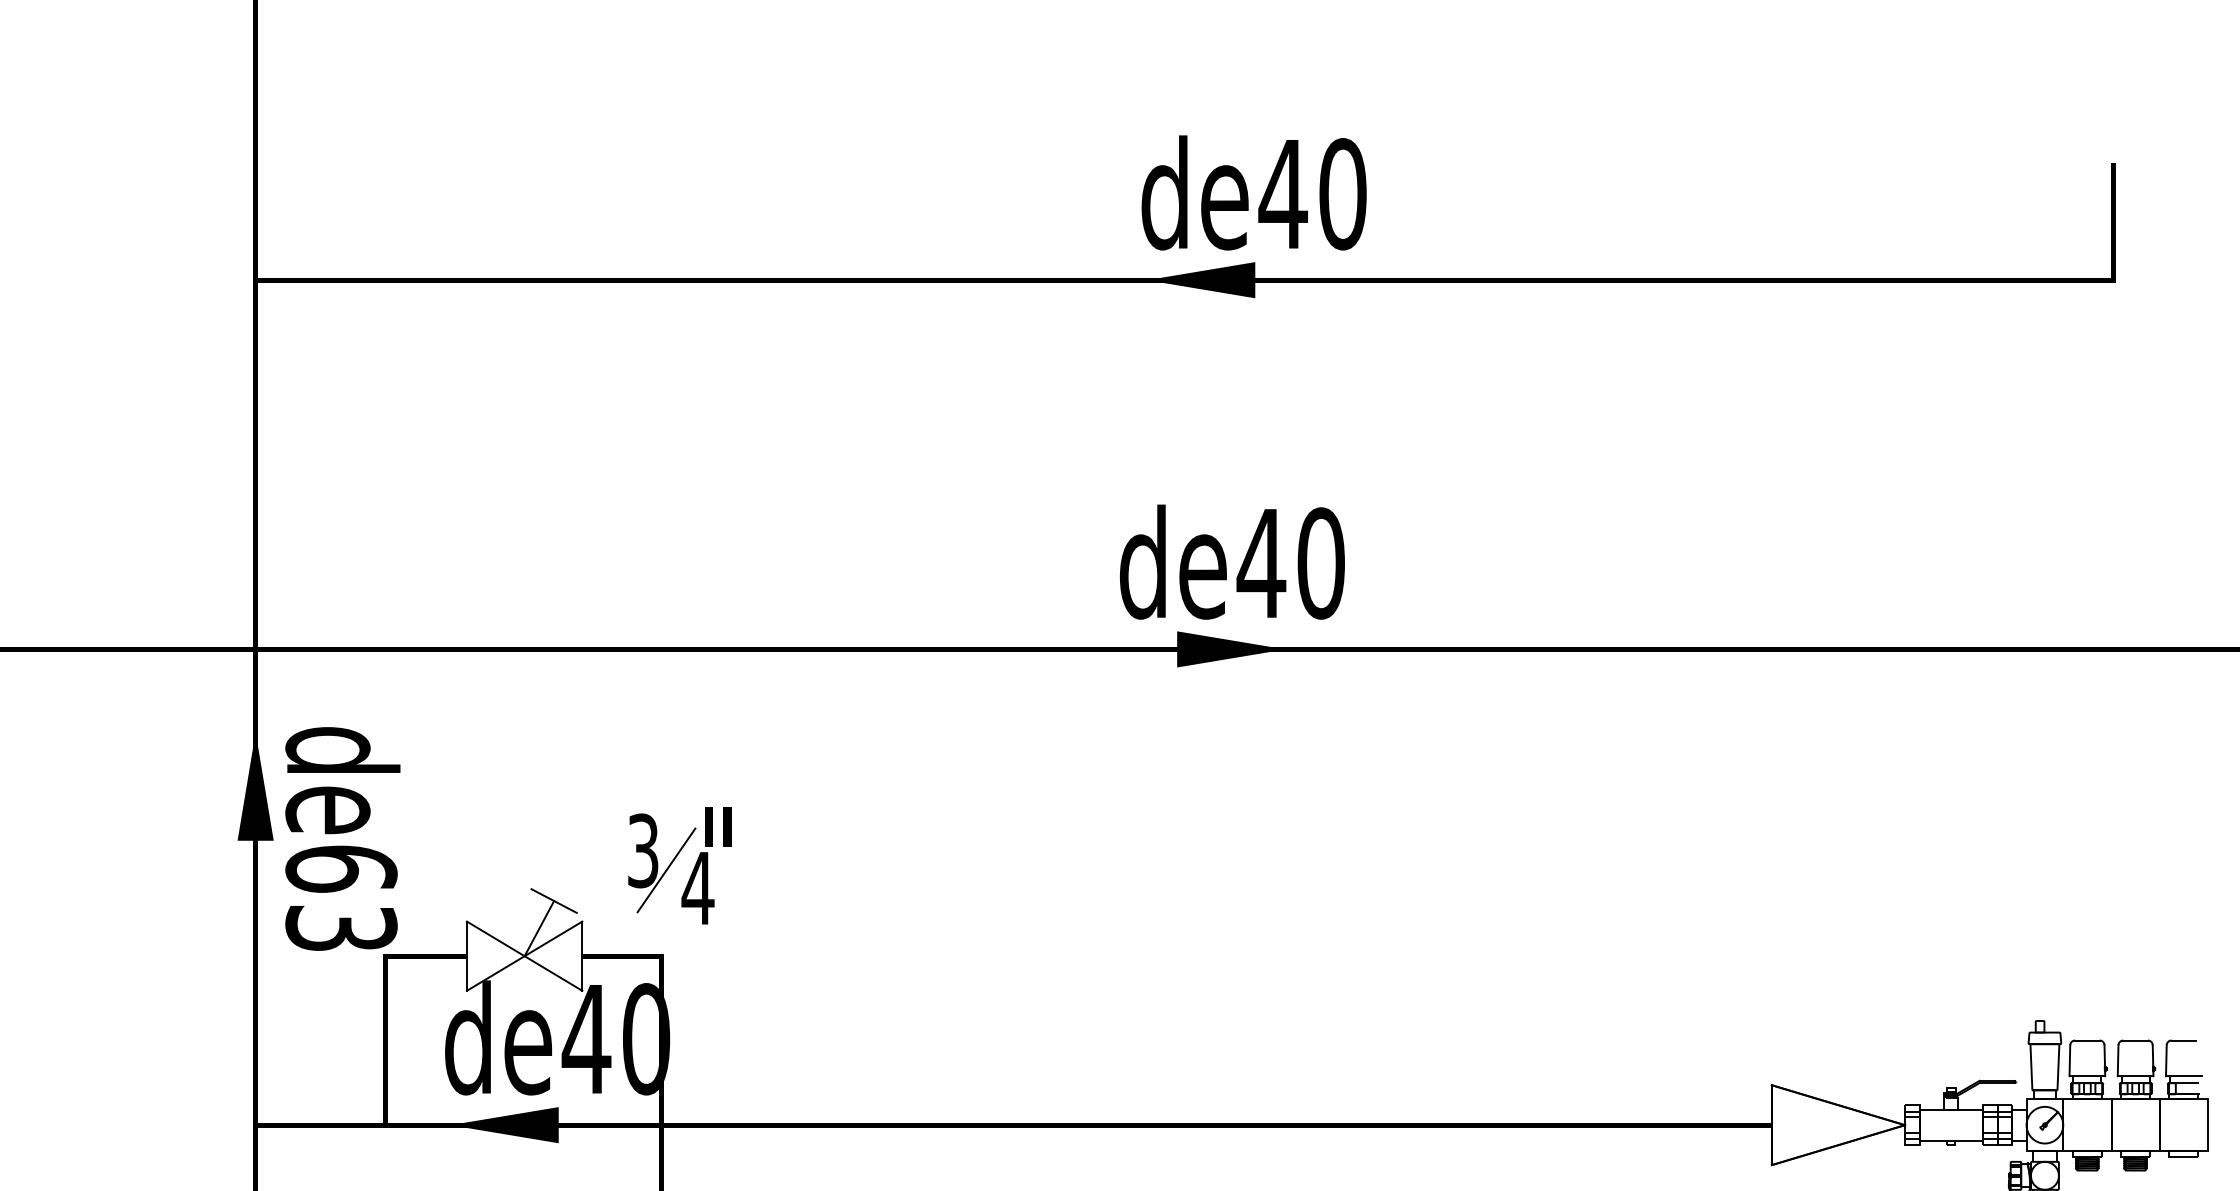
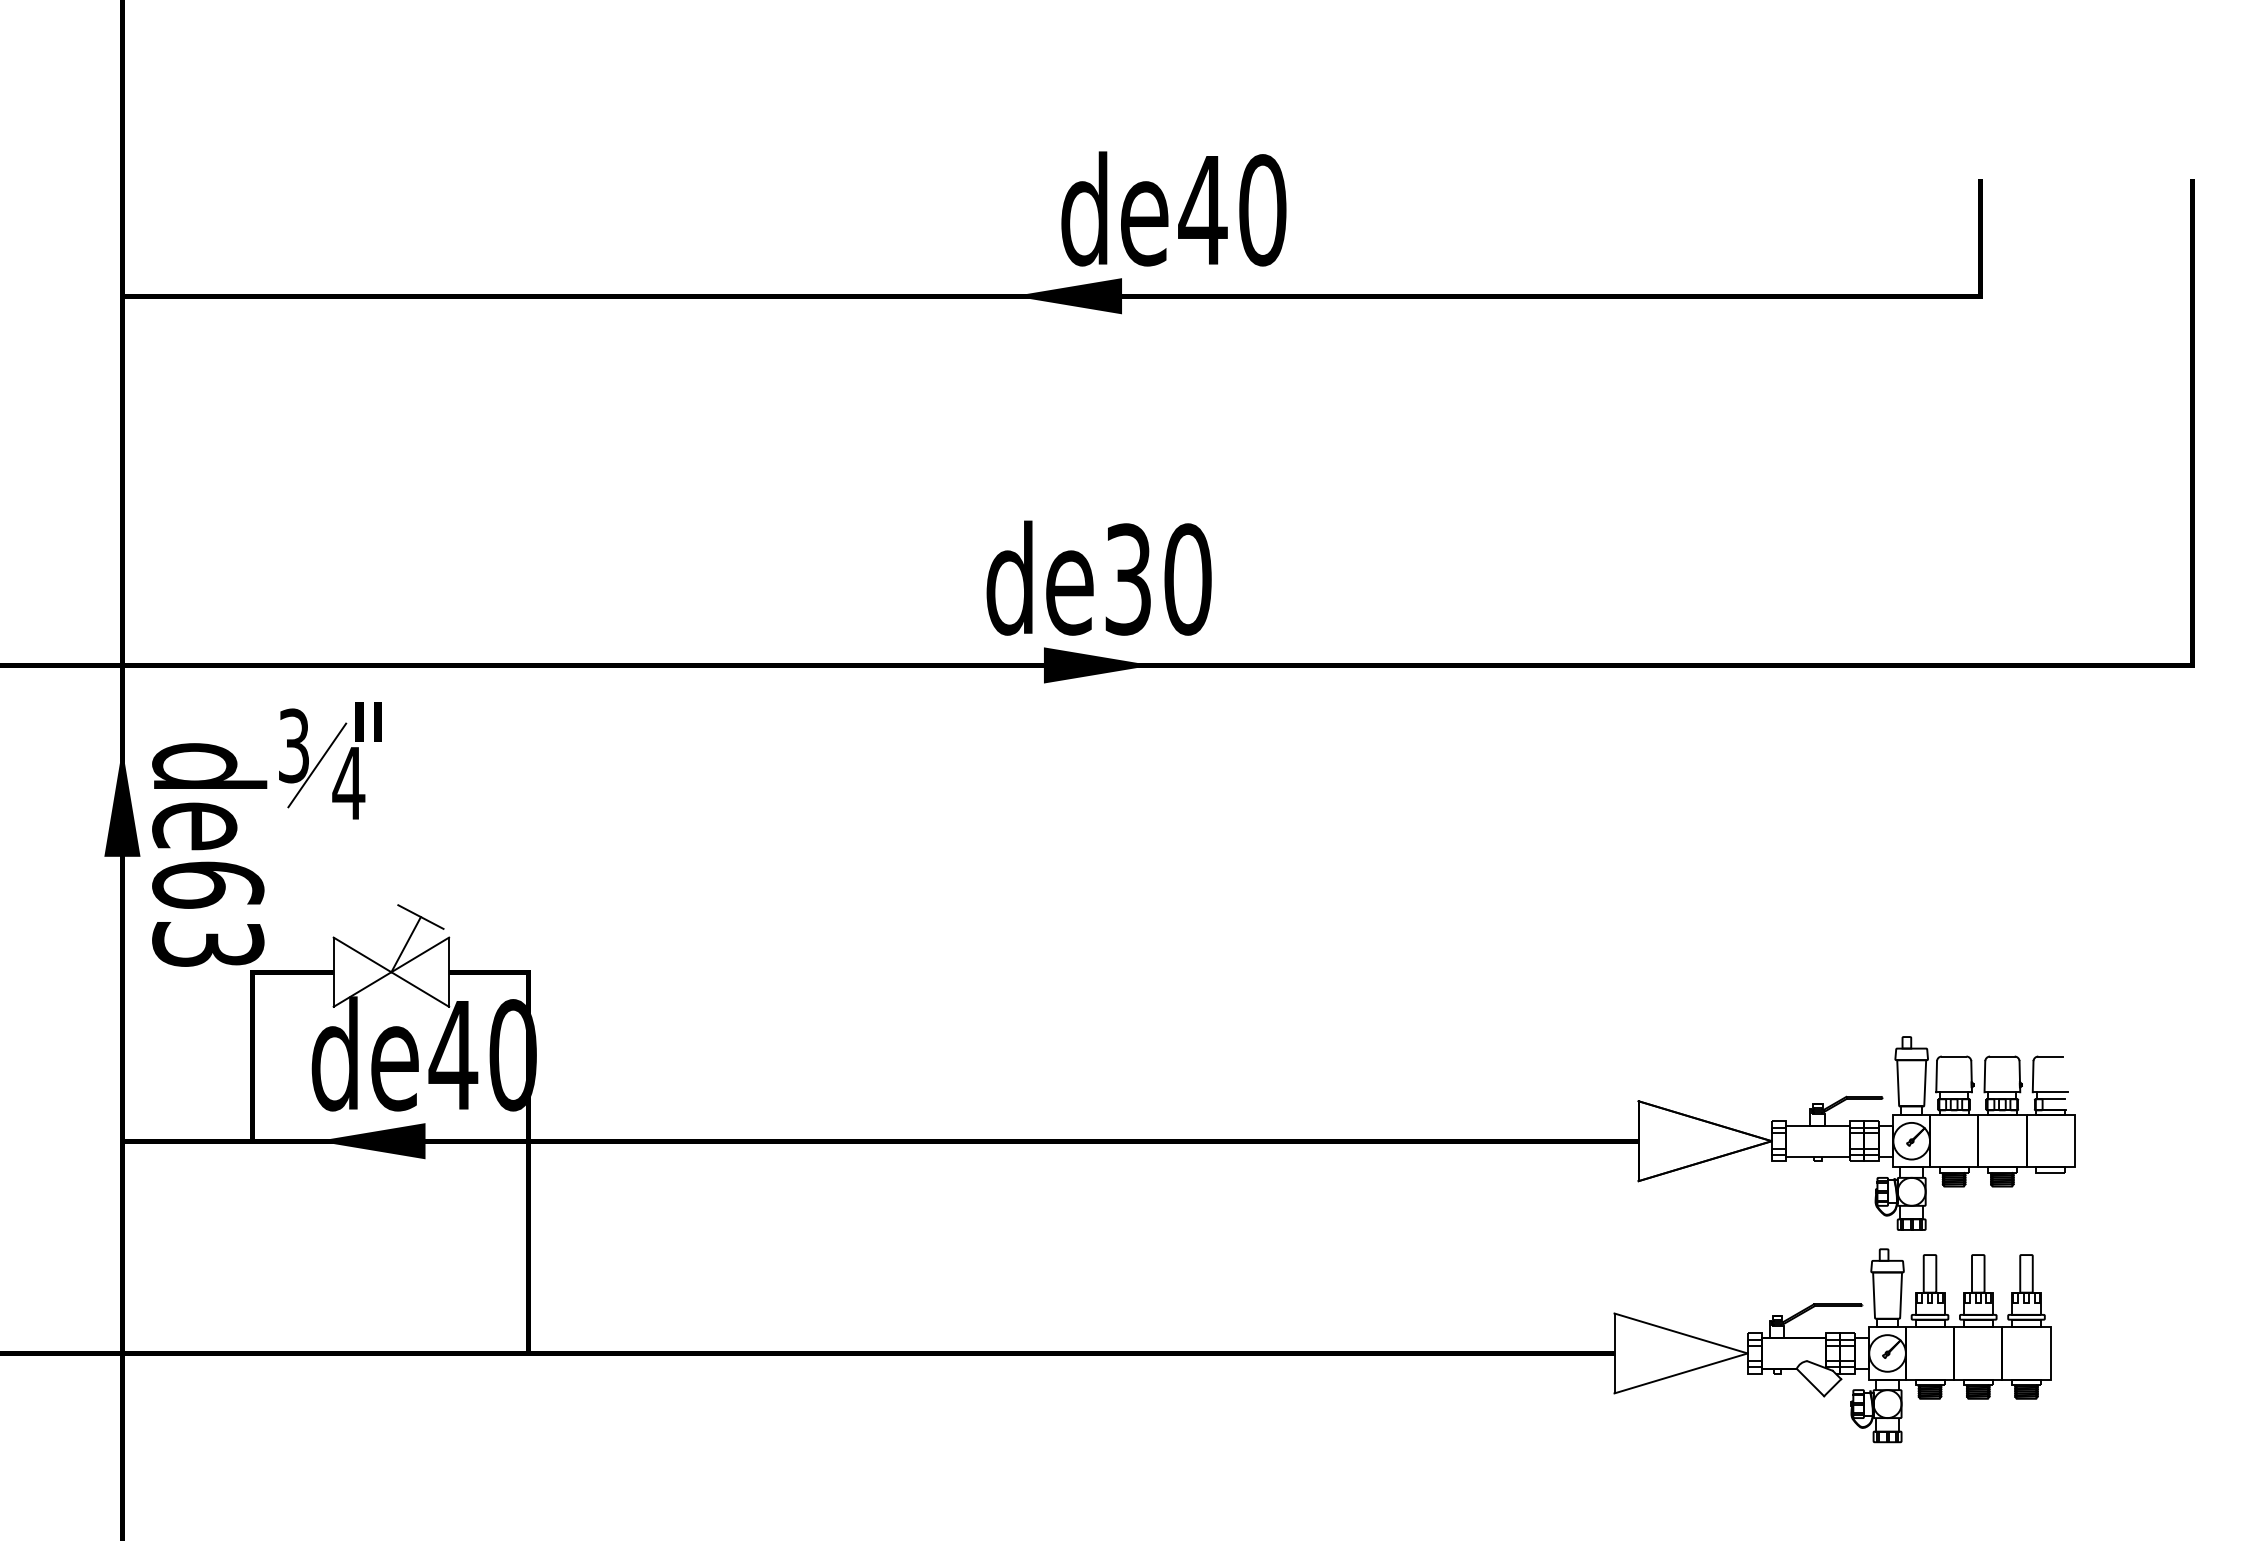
text: (1253, 192) -> (1173, 208), moved
text: (1261, 563) -> (1128, 579), de40 -> de30
part: (674, 860) -> (325, 755), moved

